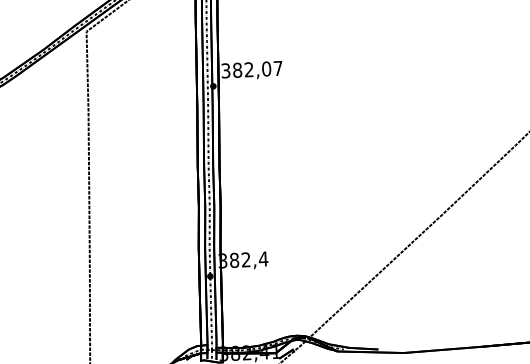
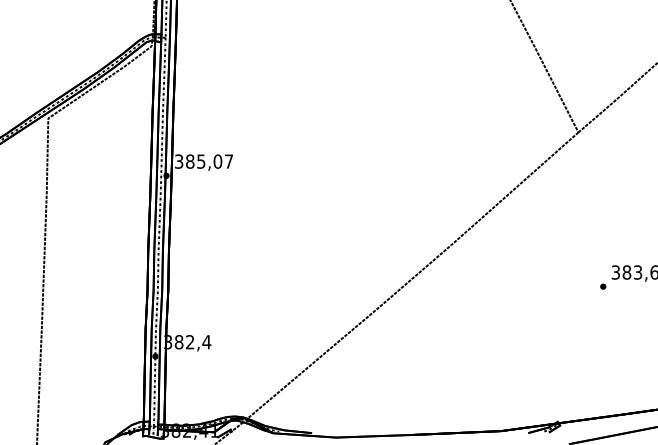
text: (249, 69) -> (201, 161), 382,07 -> 385,07

